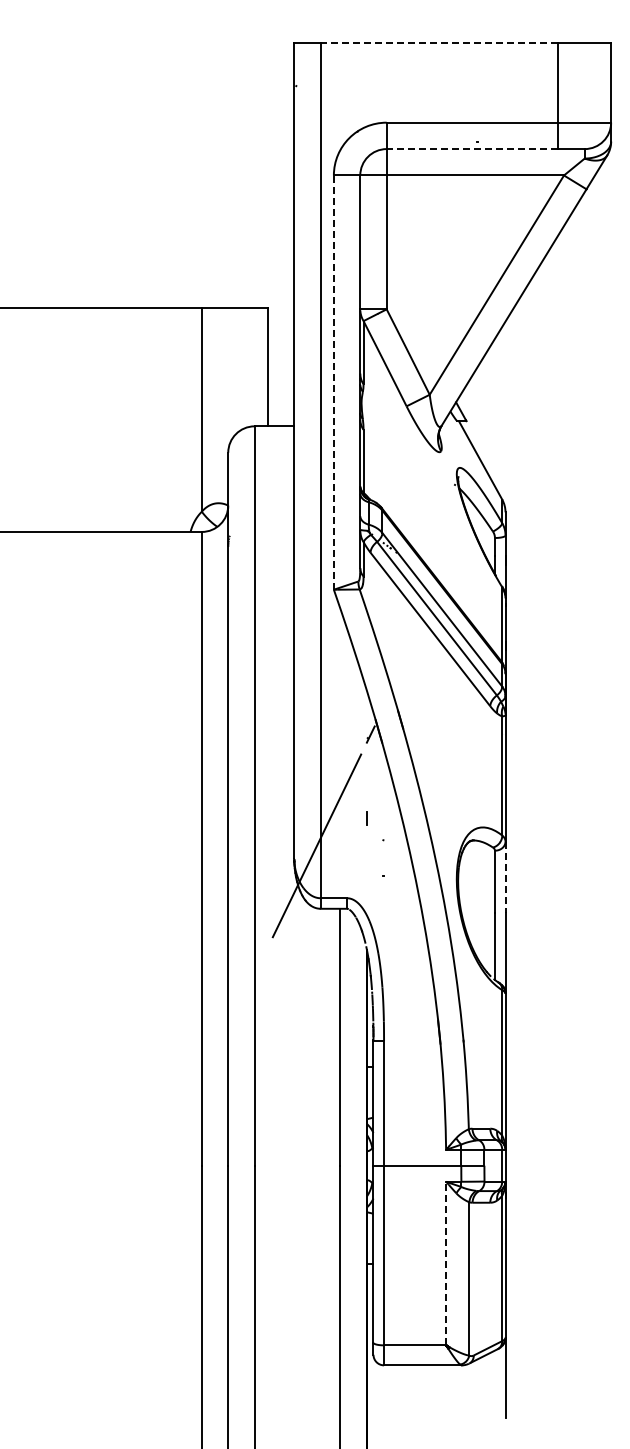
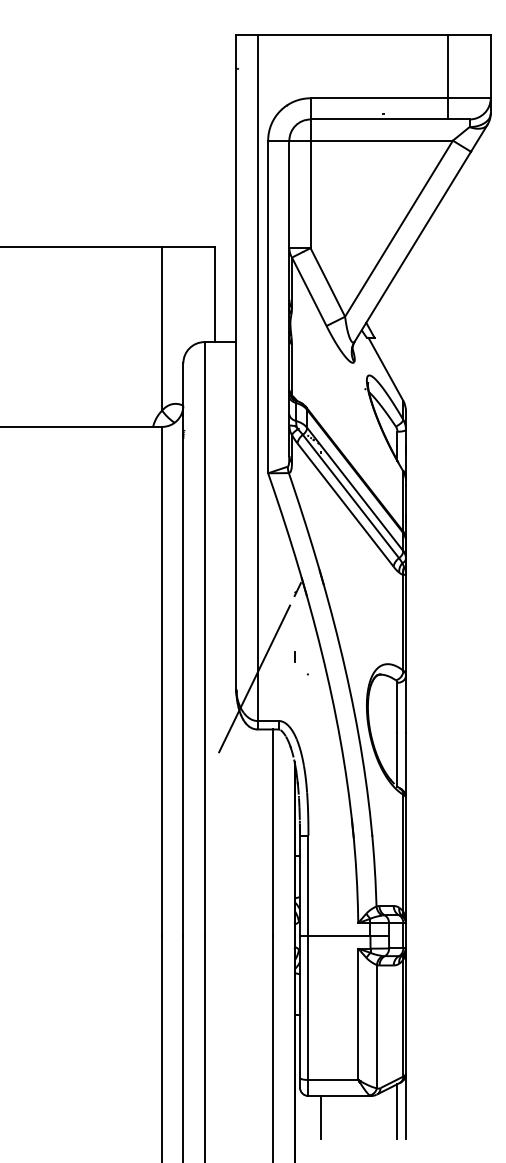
line: (439, 43) -> (352, 34), dashed -> solid
line: (472, 149) -> (379, 119), dashed -> solid
line: (333, 382) -> (267, 306), dashed -> solid
line: (505, 877) -> (405, 704), dashed -> solid
line: (446, 1263) -> (358, 1014), dashed -> solid
line: (494, 1384) -> (397, 1111), added
line: (399, 1391) -> (320, 1117), added

